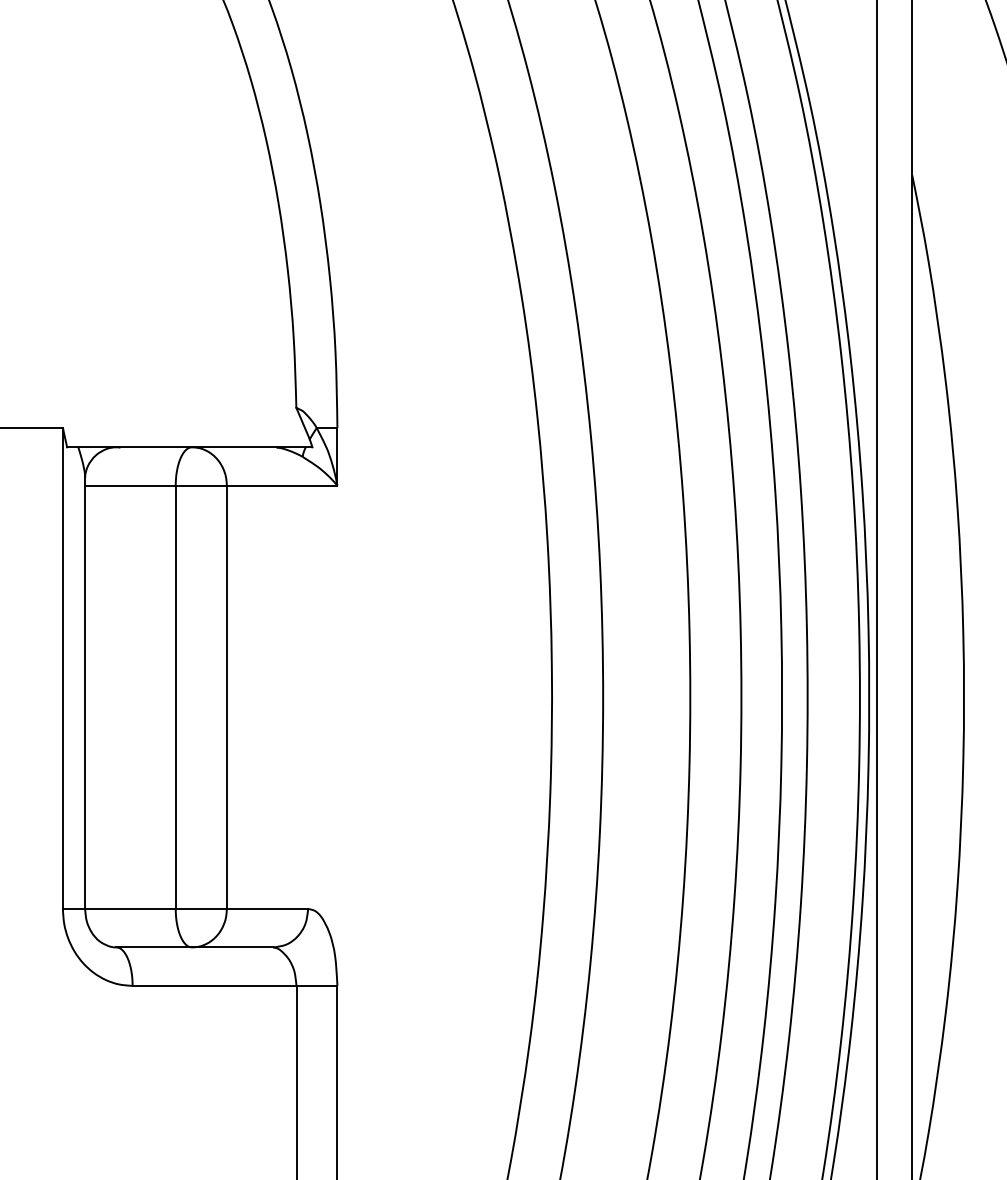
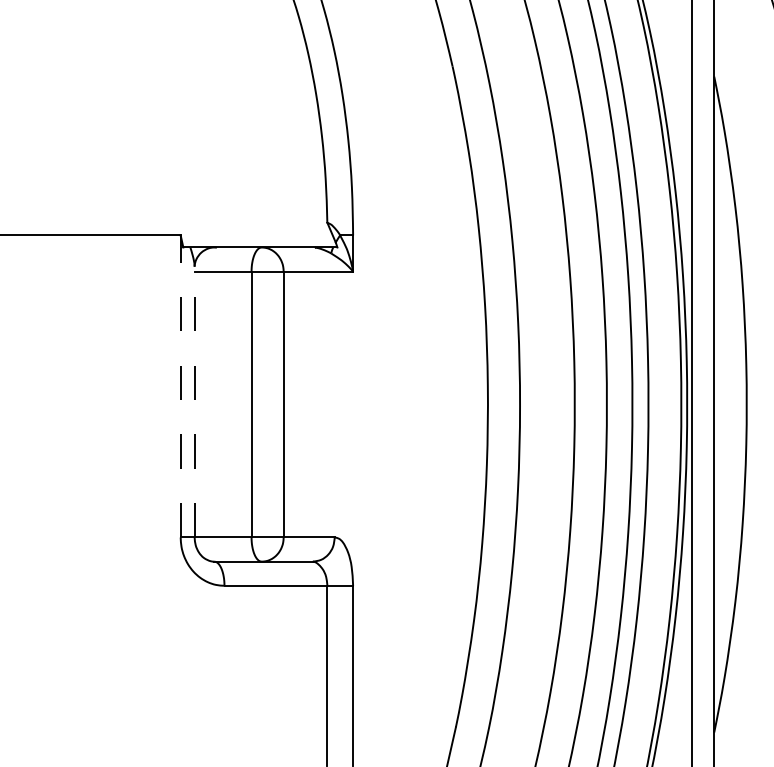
line: (62, 667) -> (180, 385), solid -> dashed
line: (84, 692) -> (194, 401), solid -> dashed

